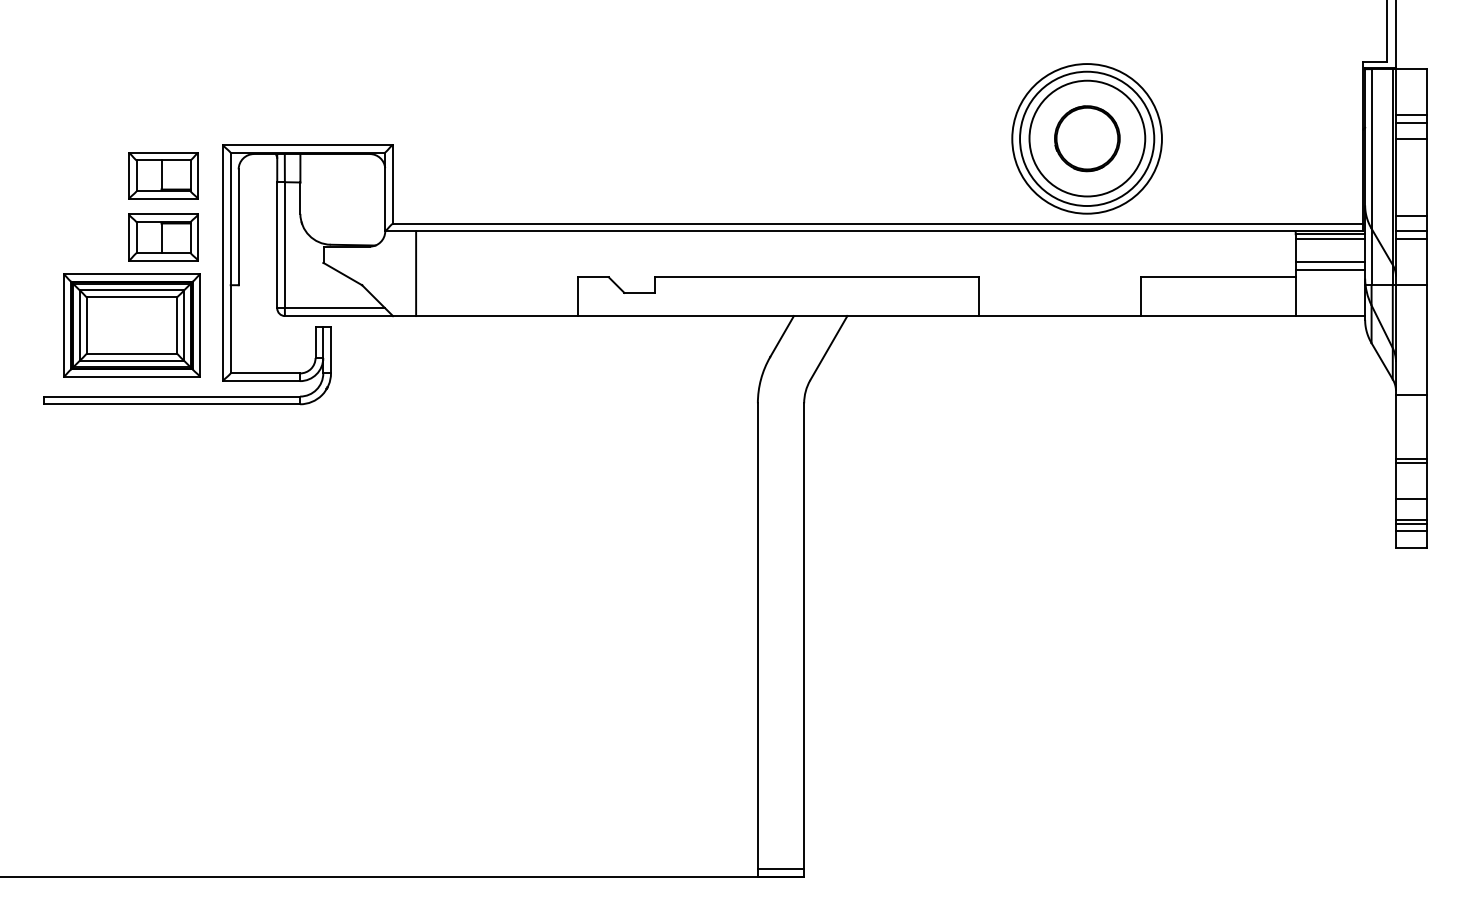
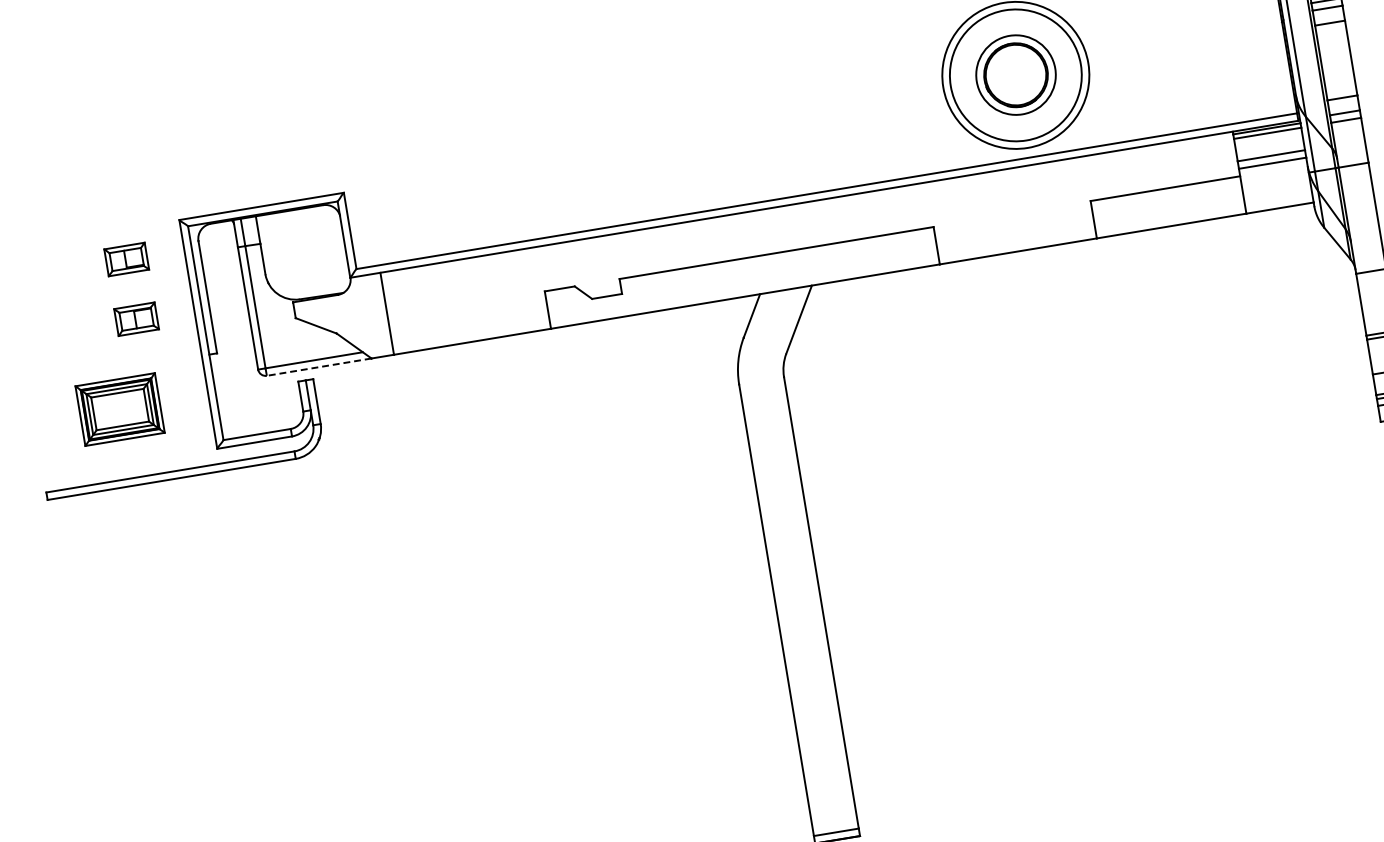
circle: (1087, 138) -> (1016, 74), size x0.7
part: (163, 175) -> (126, 259), size x0.6
part: (163, 237) -> (136, 319), size x0.6
line: (338, 316) -> (318, 367), solid -> dashed
part: (131, 325) -> (119, 409), size x0.6

